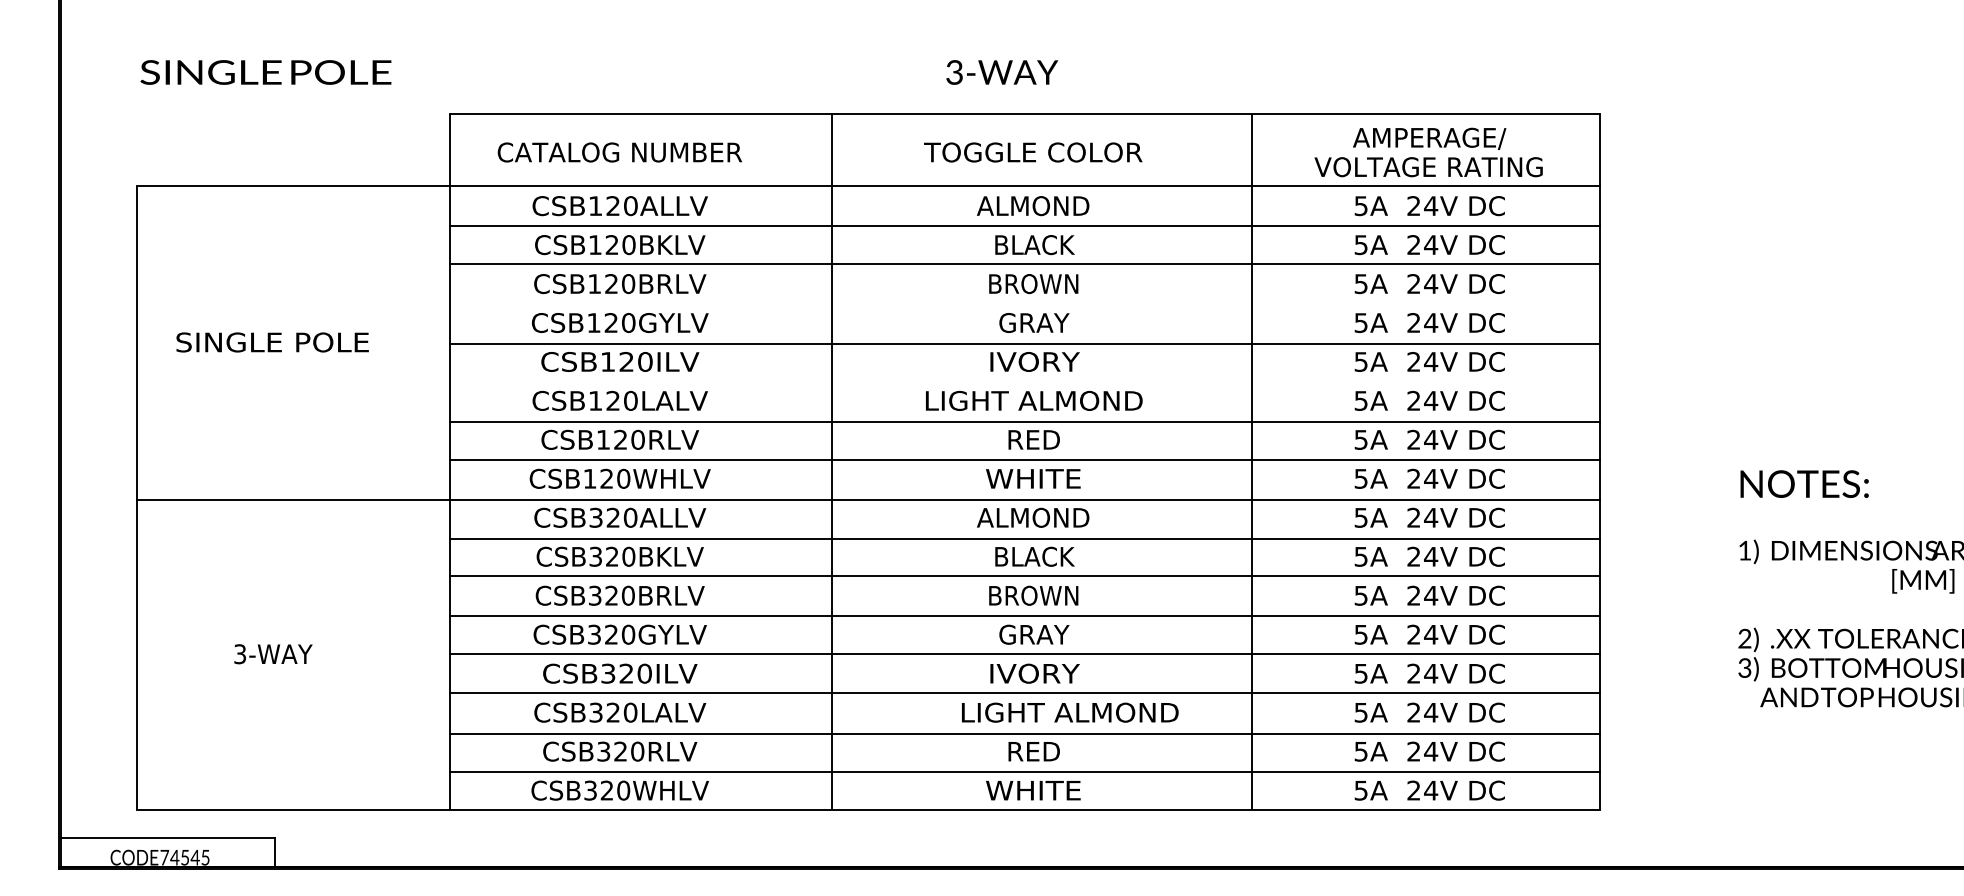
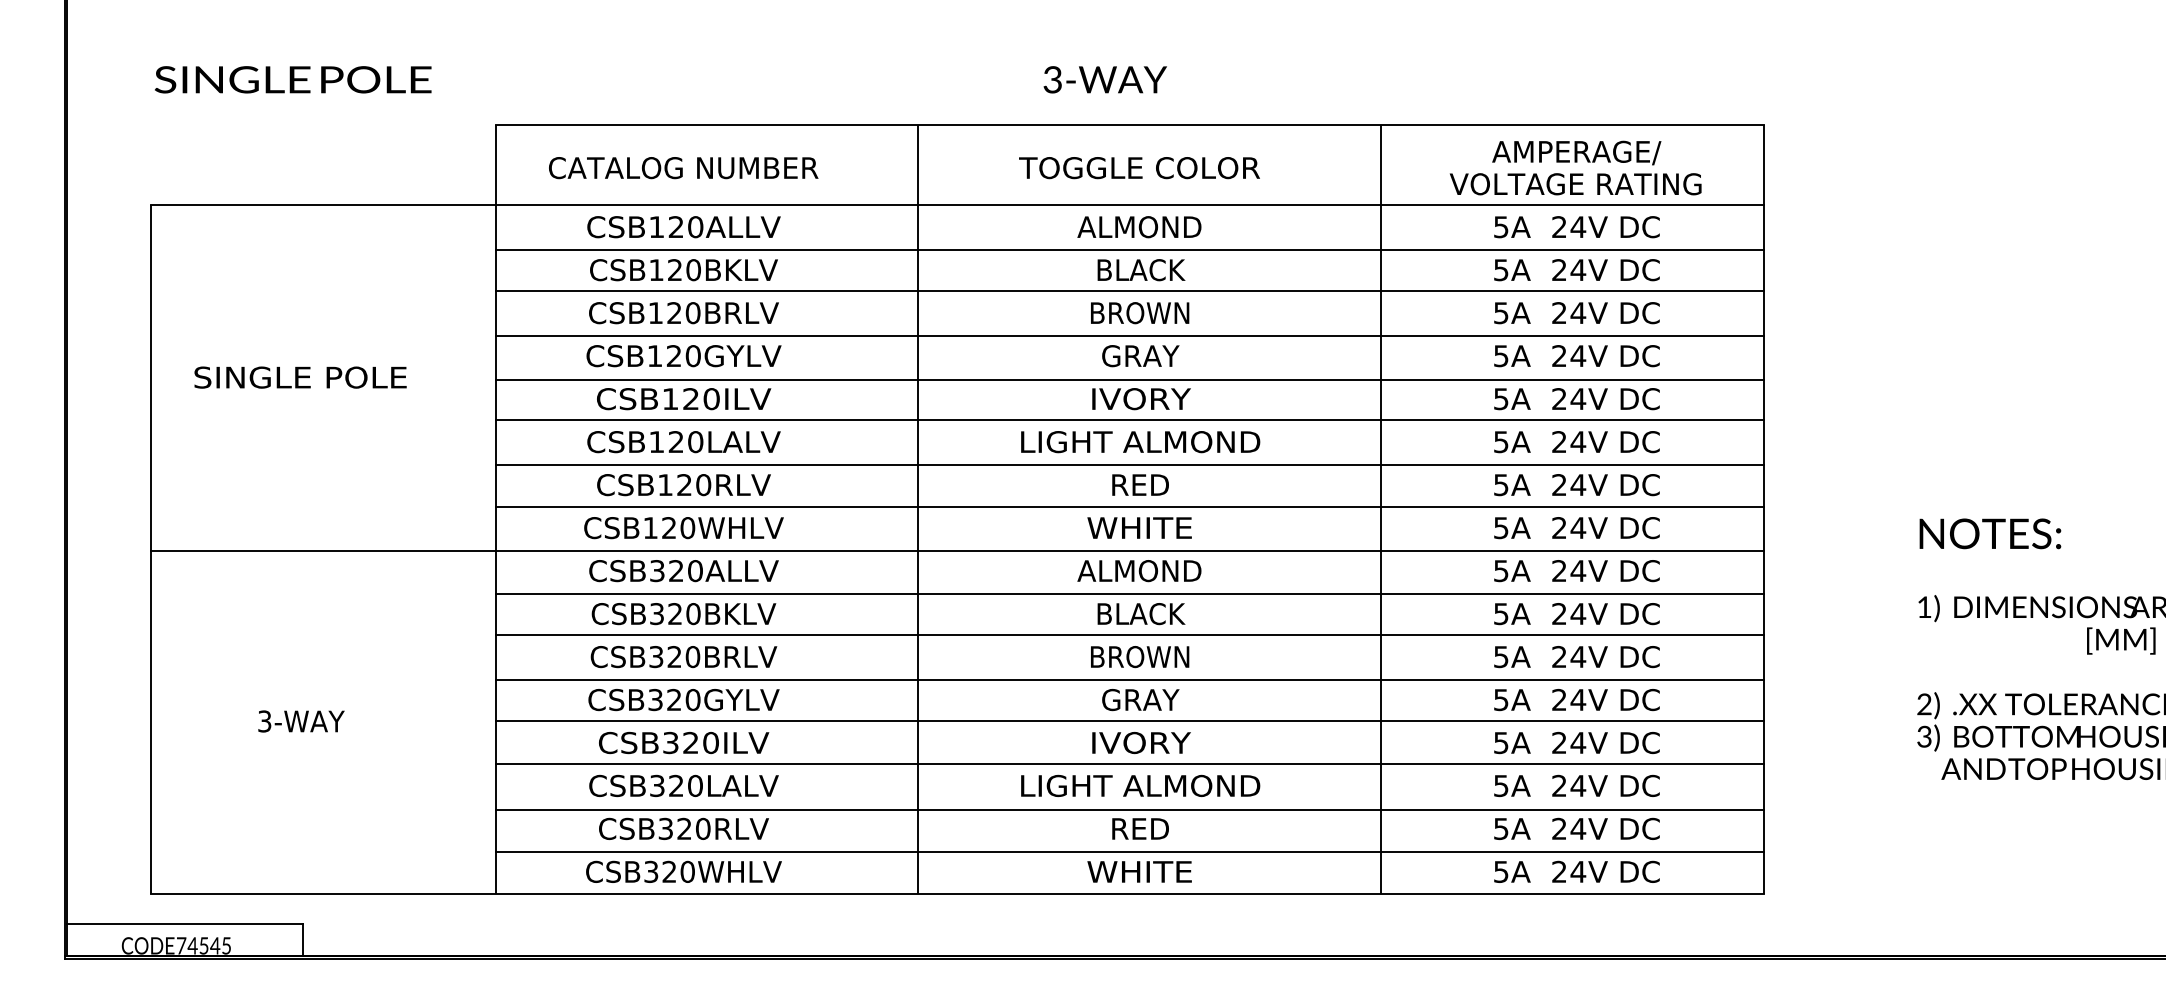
line: (1024, 305) -> (1129, 336), added
line: (1024, 380) -> (1129, 419), added
text: (1070, 712) -> (1140, 785), moved

